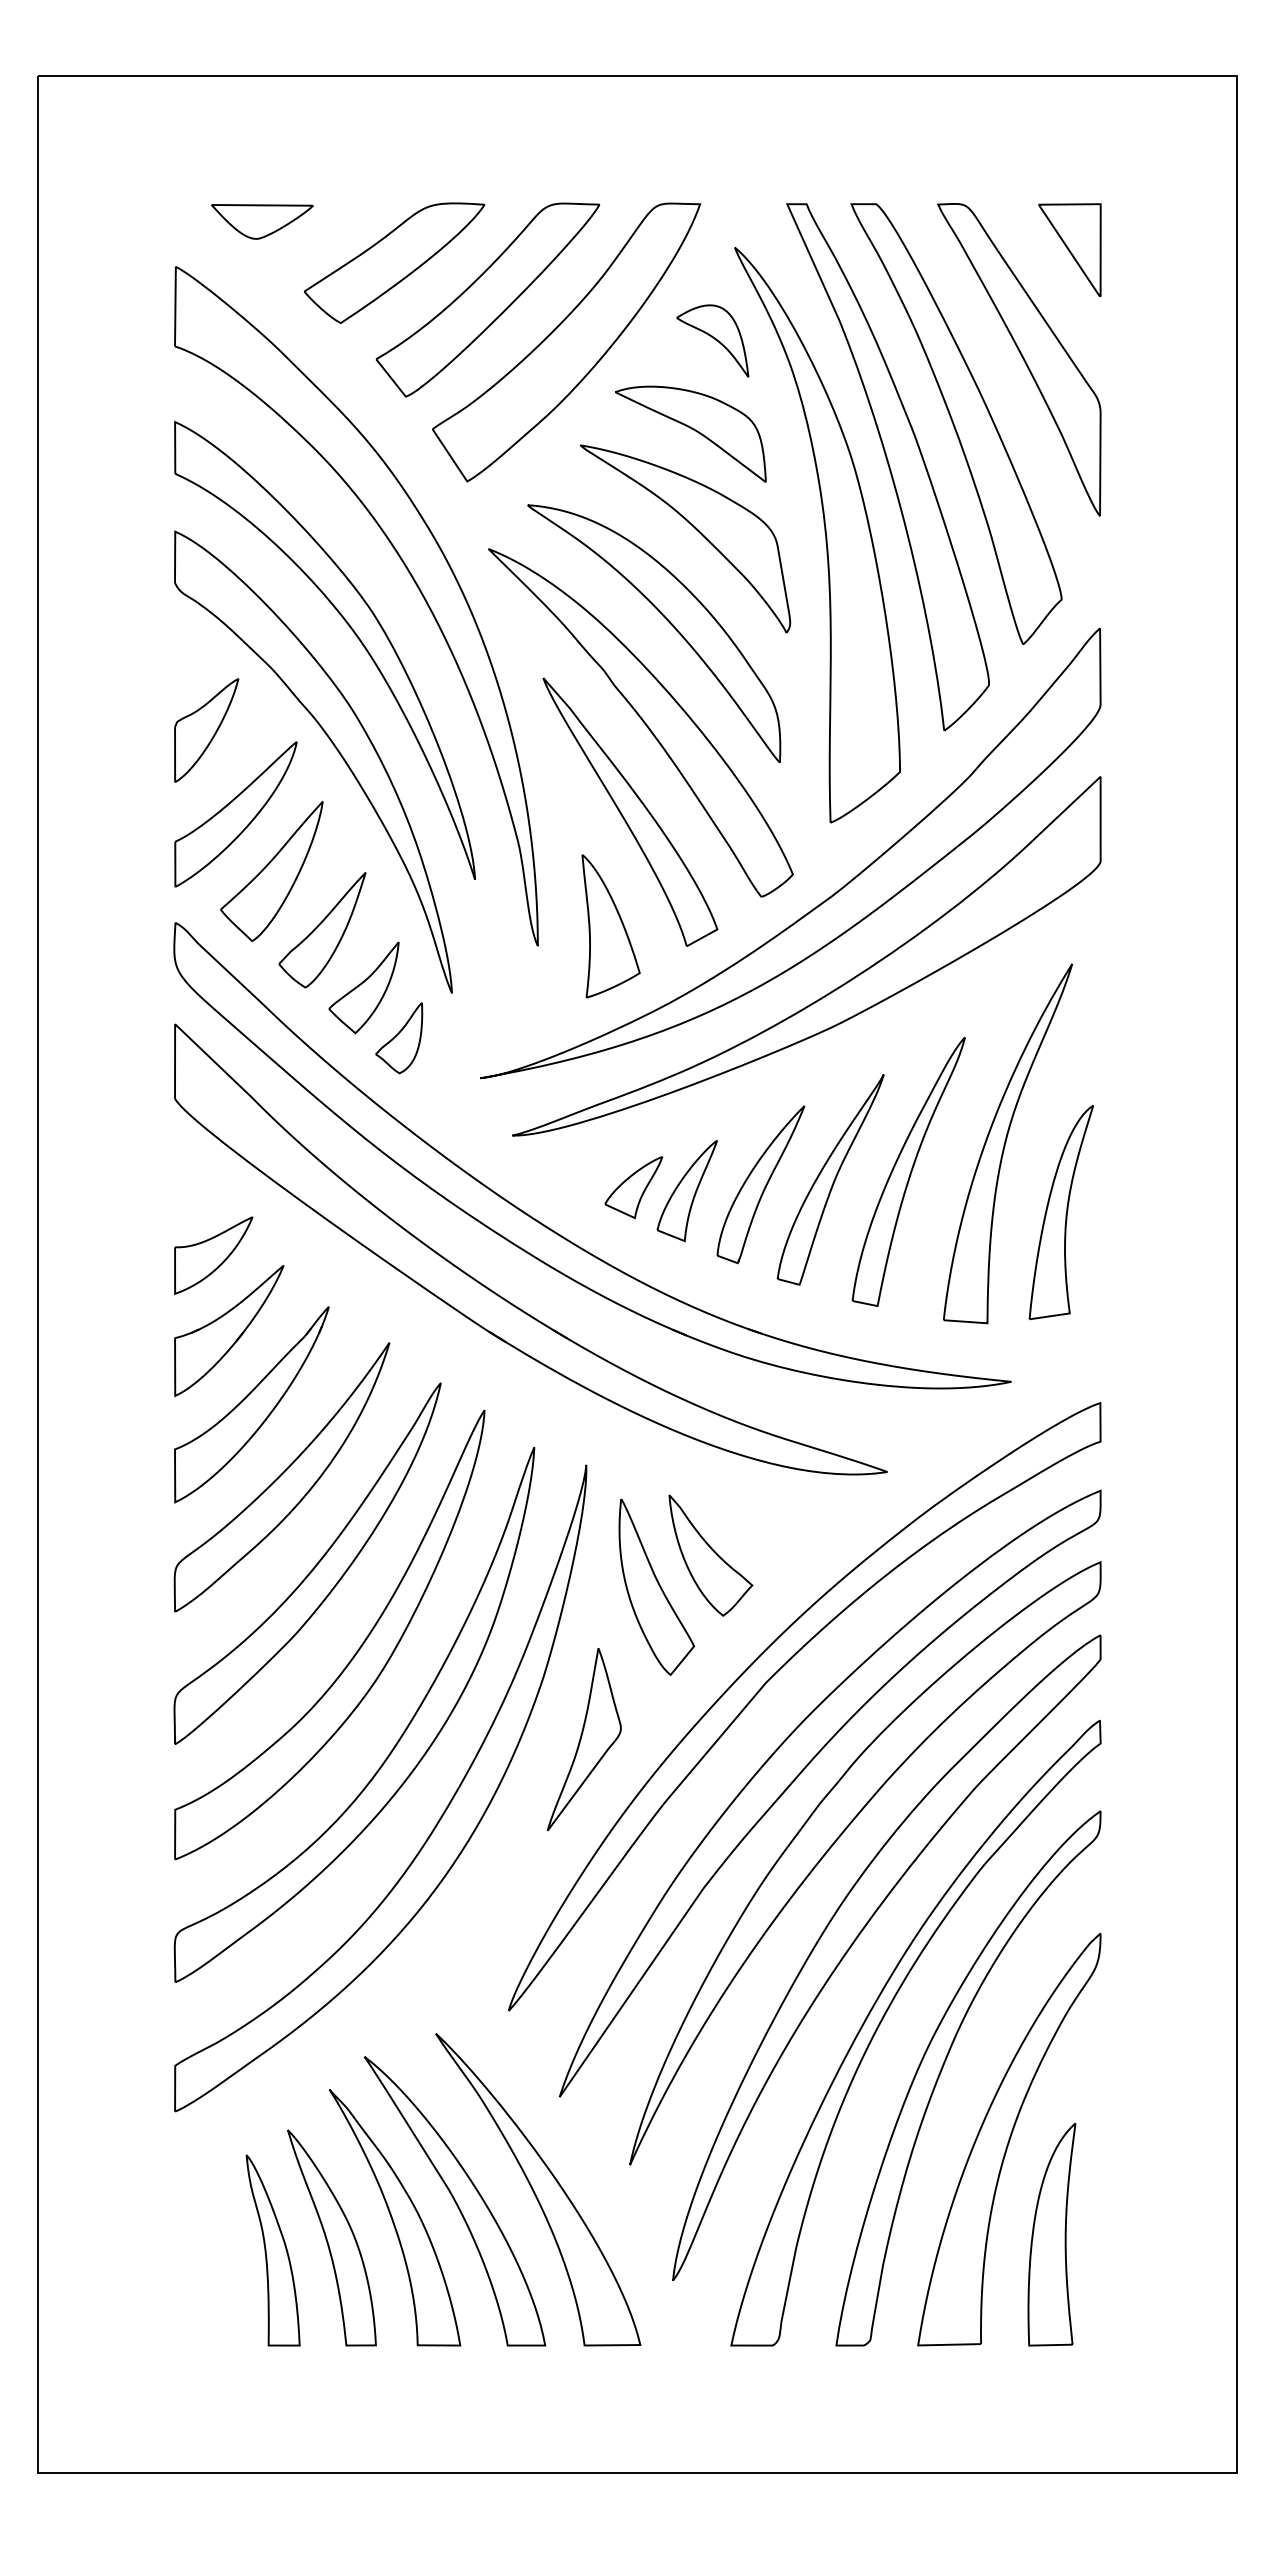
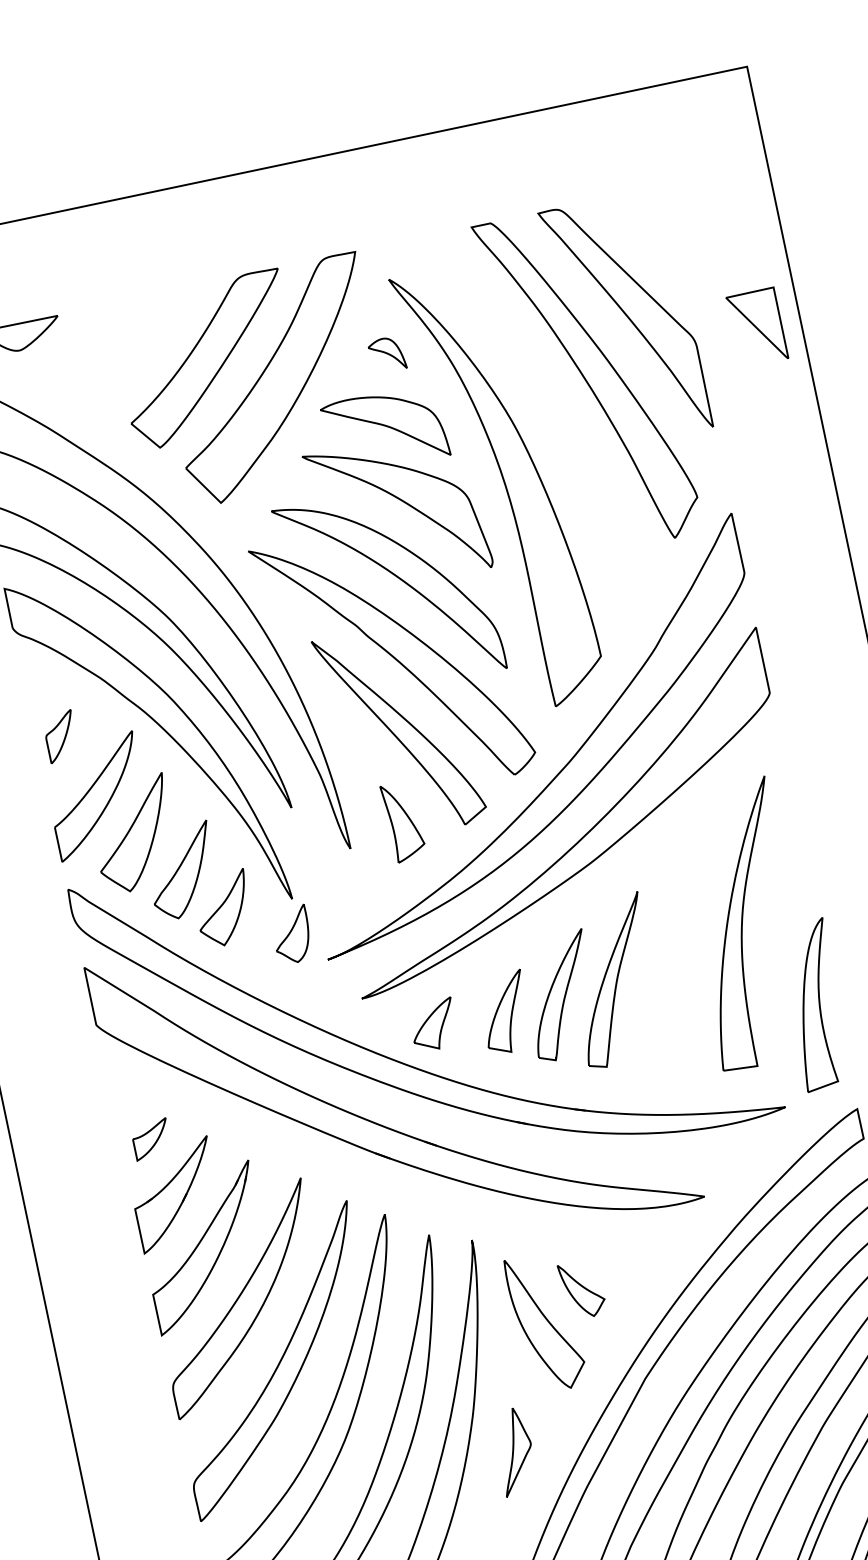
part: (1069, 249) -> (756, 327), moved
part: (394, 262) -> (129, 346), removed
part: (712, 340) -> (386, 354), size x0.6
part: (887, 467) -> (541, 424), removed
part: (206, 730) -> (60, 736), size x0.6
part: (610, 926) -> (403, 821), size x0.7
part: (399, 1038) -> (292, 935), moved
part: (908, 1171) -> (672, 962), removed
part: (633, 1187) -> (433, 1025), moved
part: (1060, 1212) -> (814, 1005), moved
part: (213, 1255) -> (151, 1139), size x0.6
part: (710, 1555) -> (582, 1289), size x0.6
part: (583, 1739) -> (514, 1451), size x0.6

